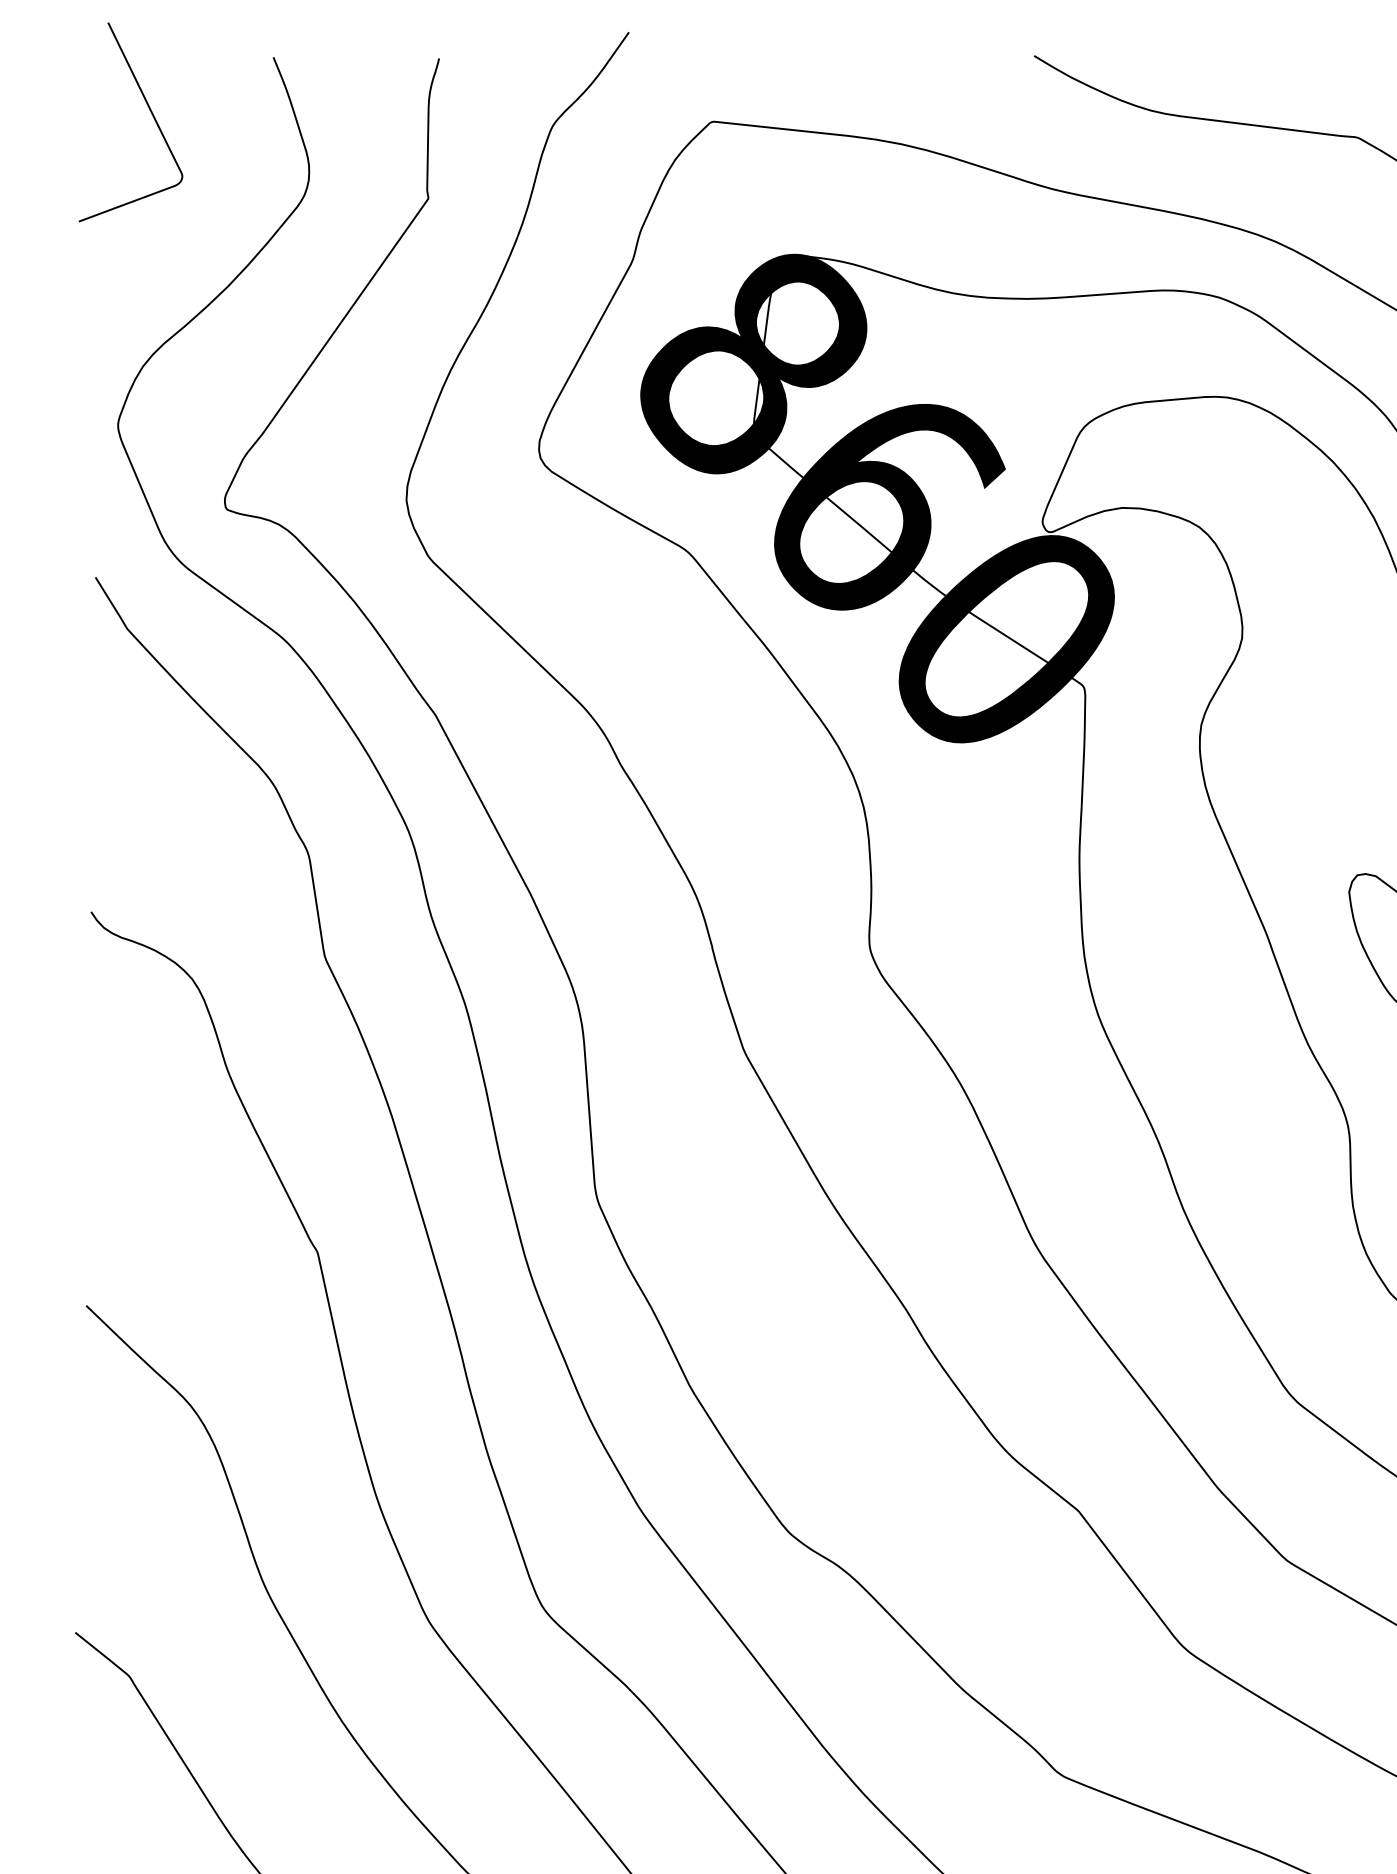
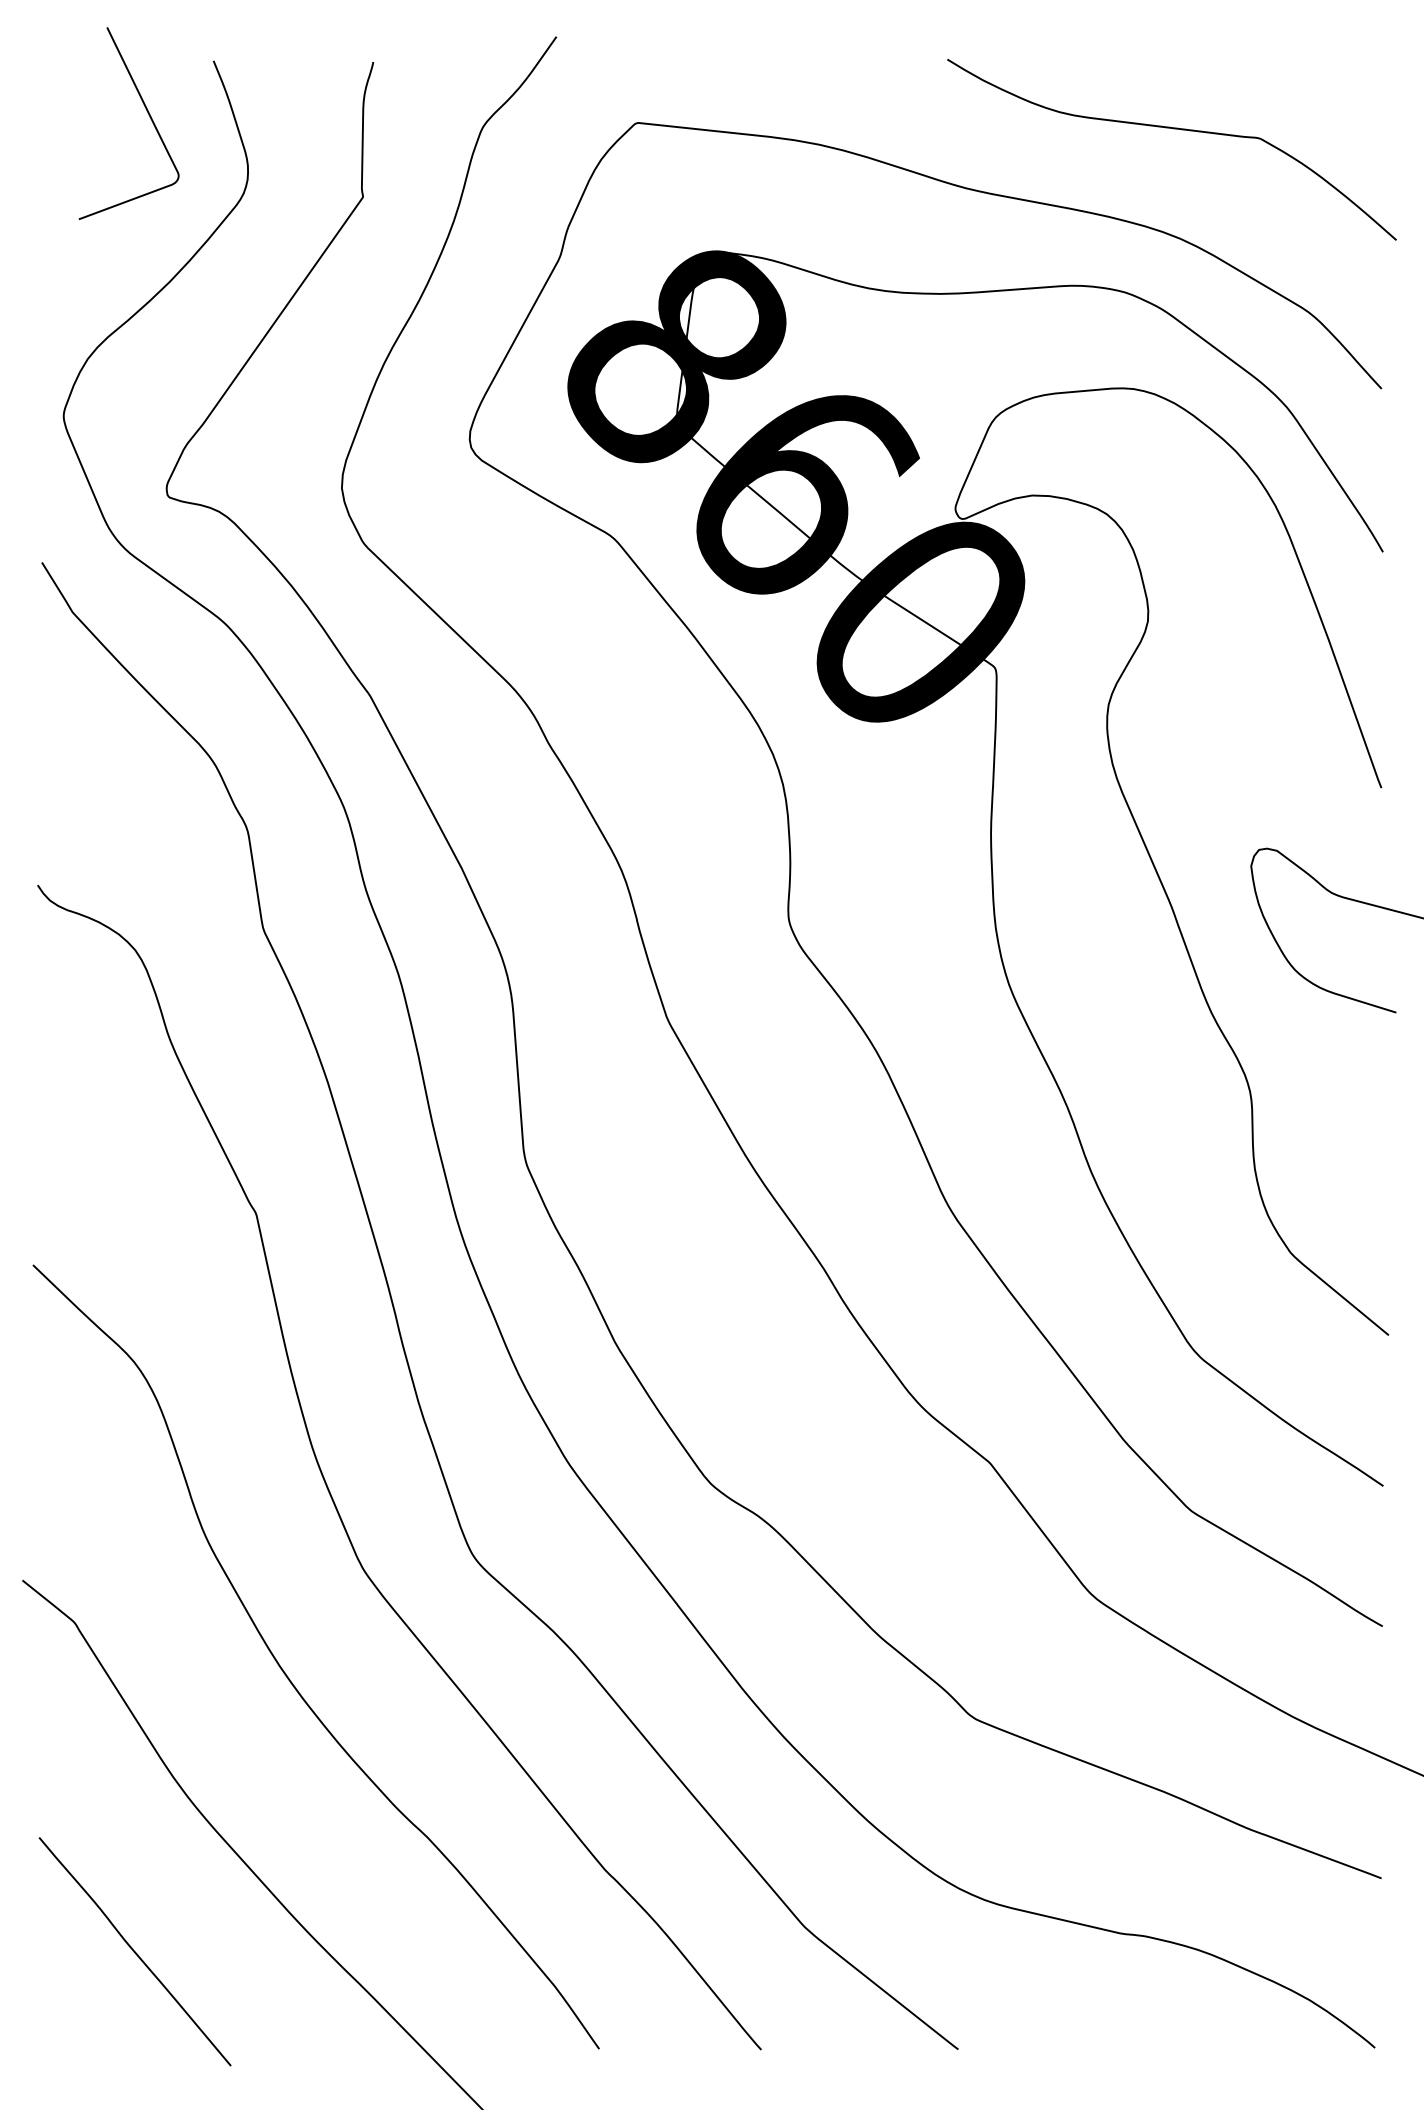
curve: (150, 111) -> (147, 113), moved

